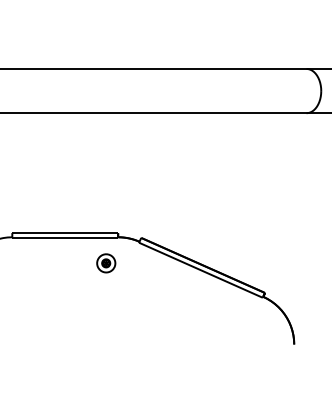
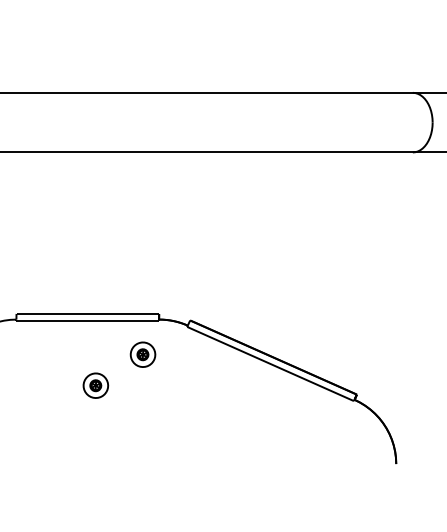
part: (71, 286) -> (96, 385), added

